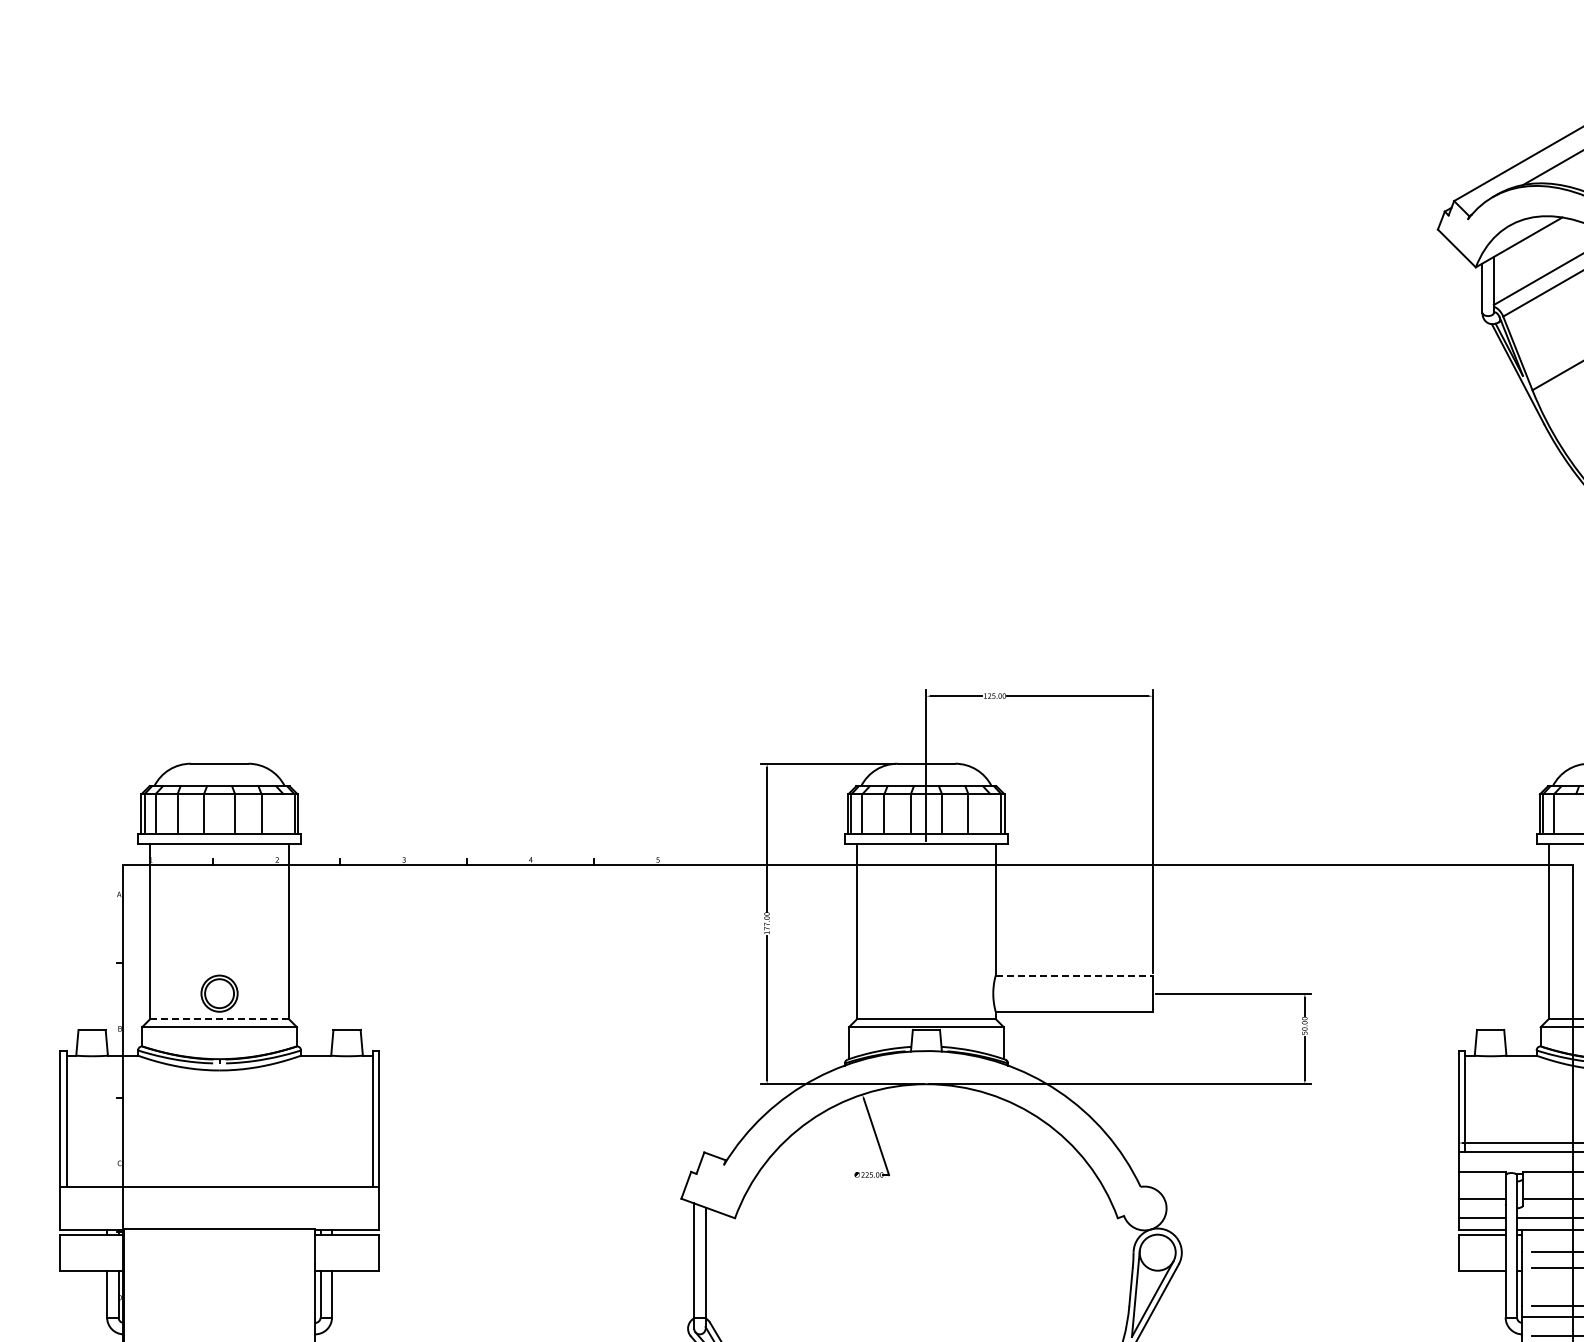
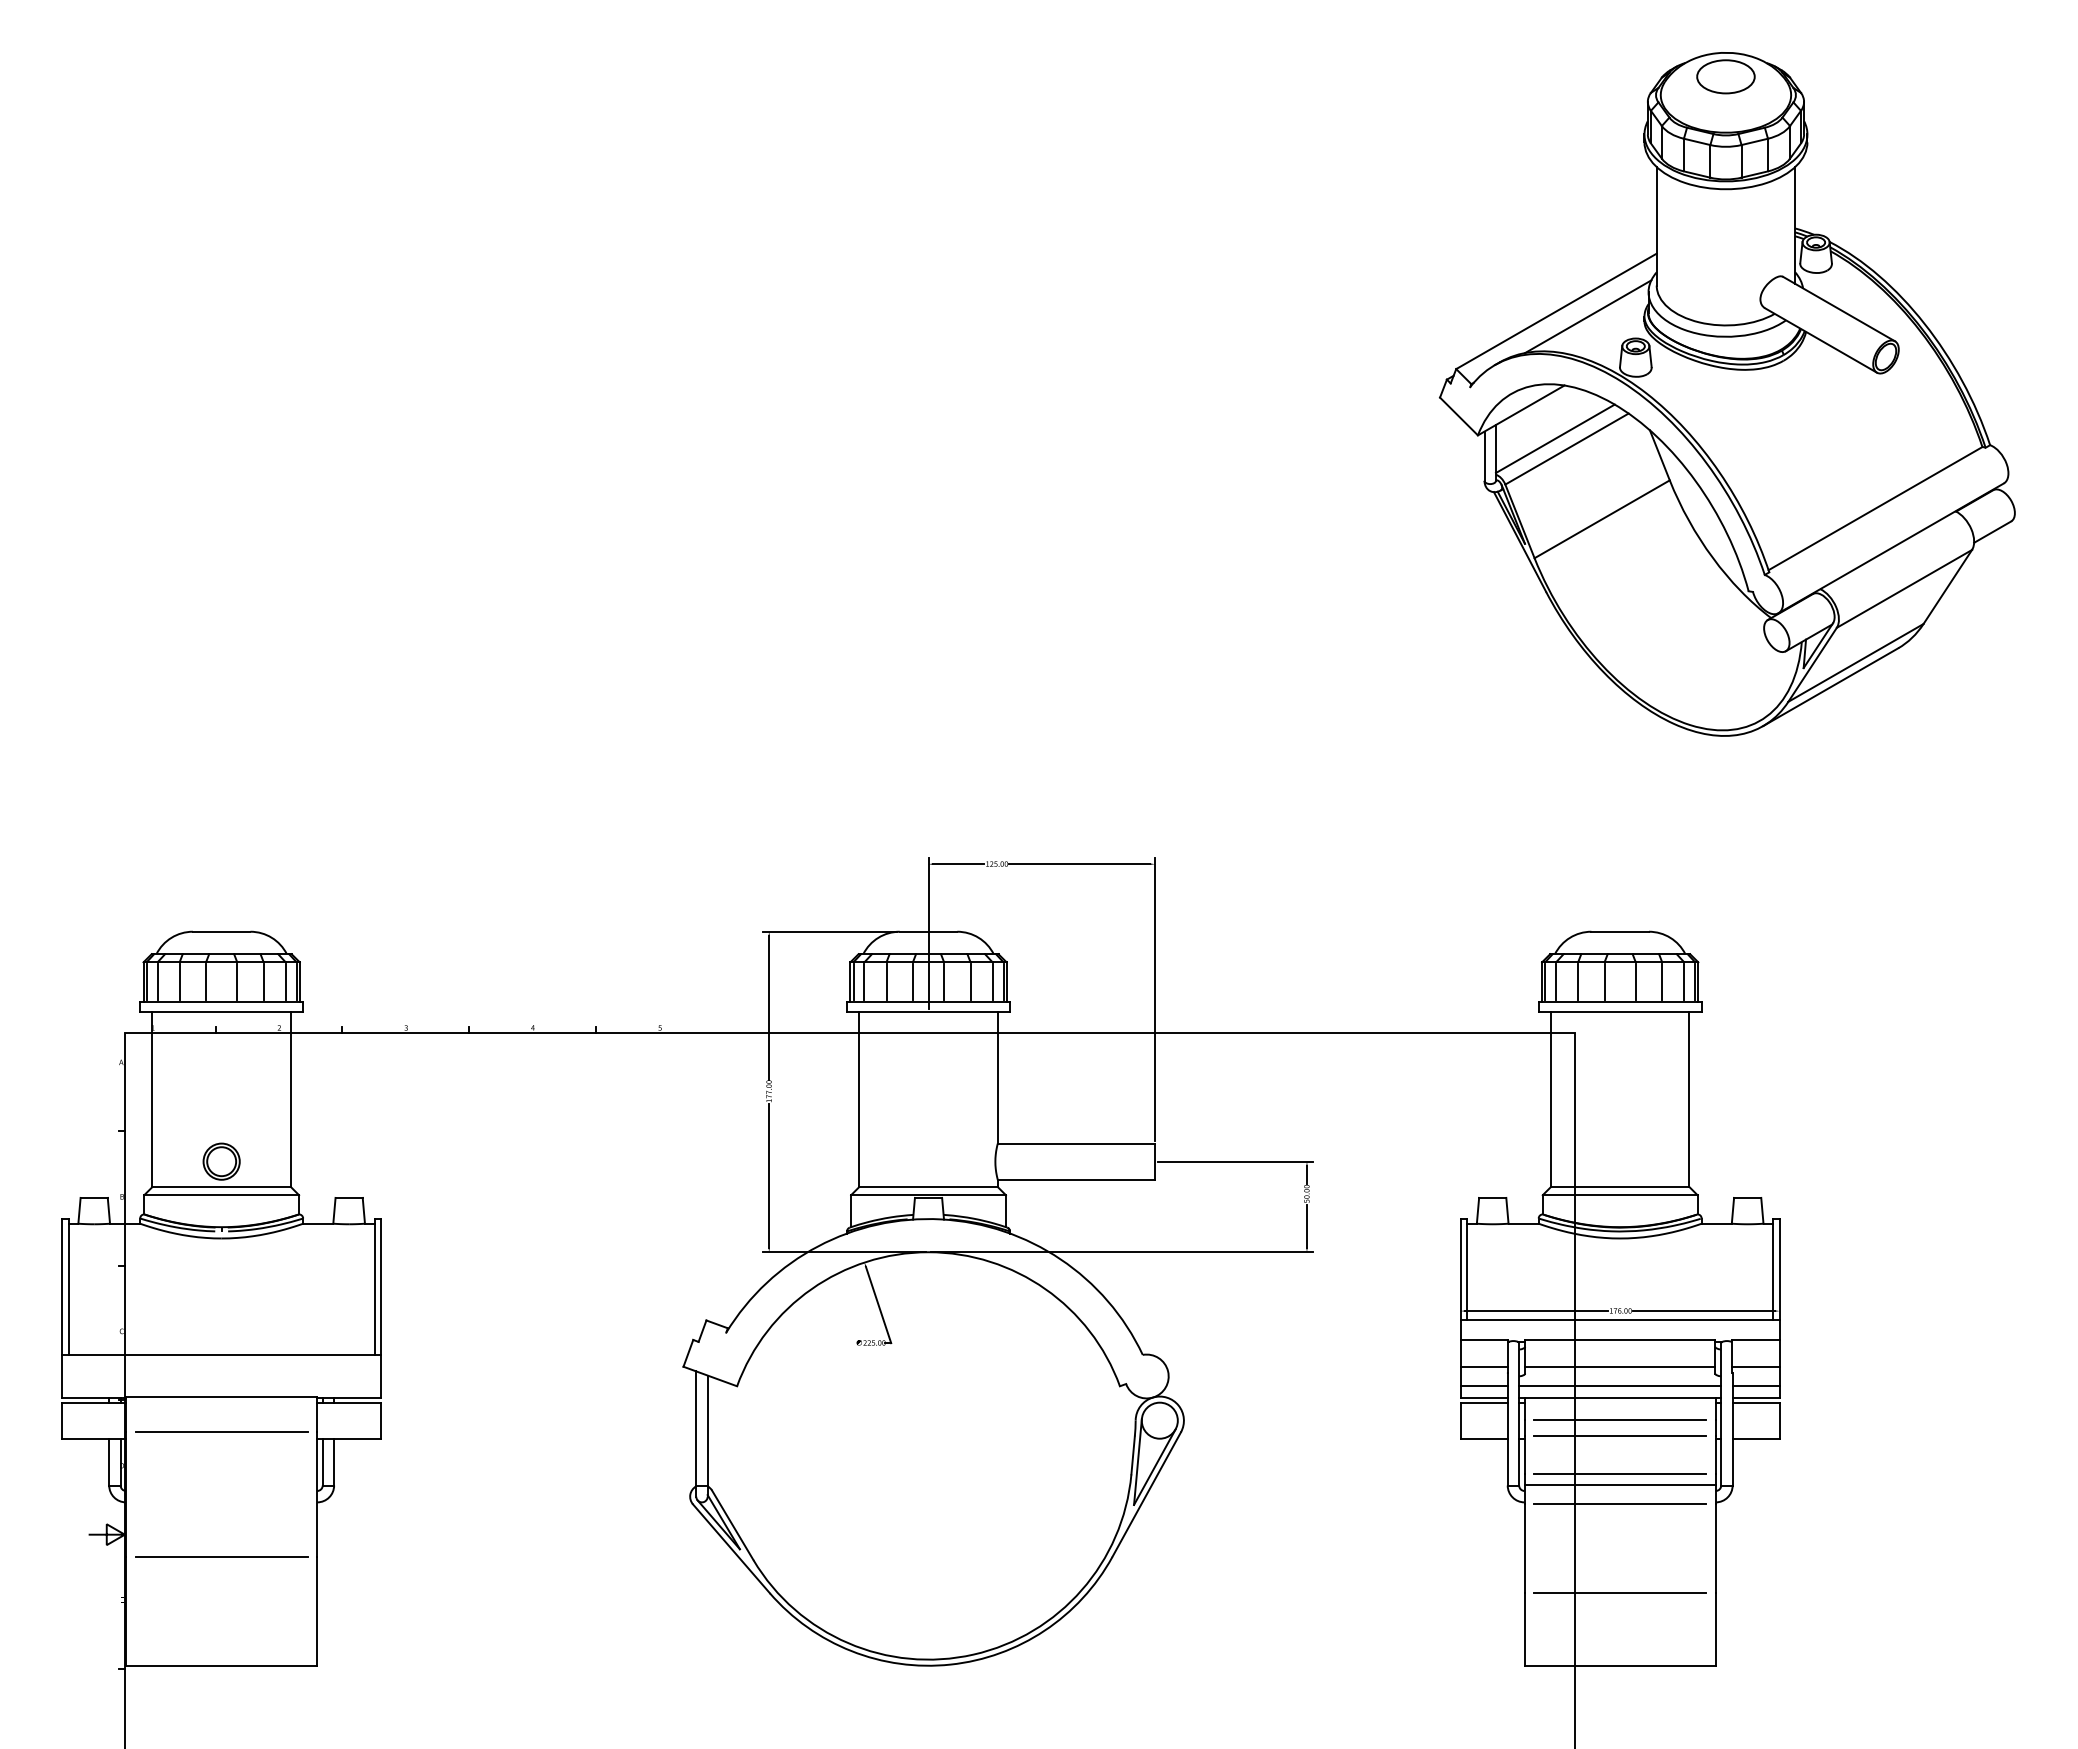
line: (283, 814) -> (285, 982), added
line: (990, 814) -> (992, 982), added
line: (1576, 814) -> (1578, 982), added
line: (1074, 975) -> (1076, 1143), dashed -> solid
line: (219, 1019) -> (221, 1187), dashed -> solid
line: (219, 1264) -> (221, 1432), added

